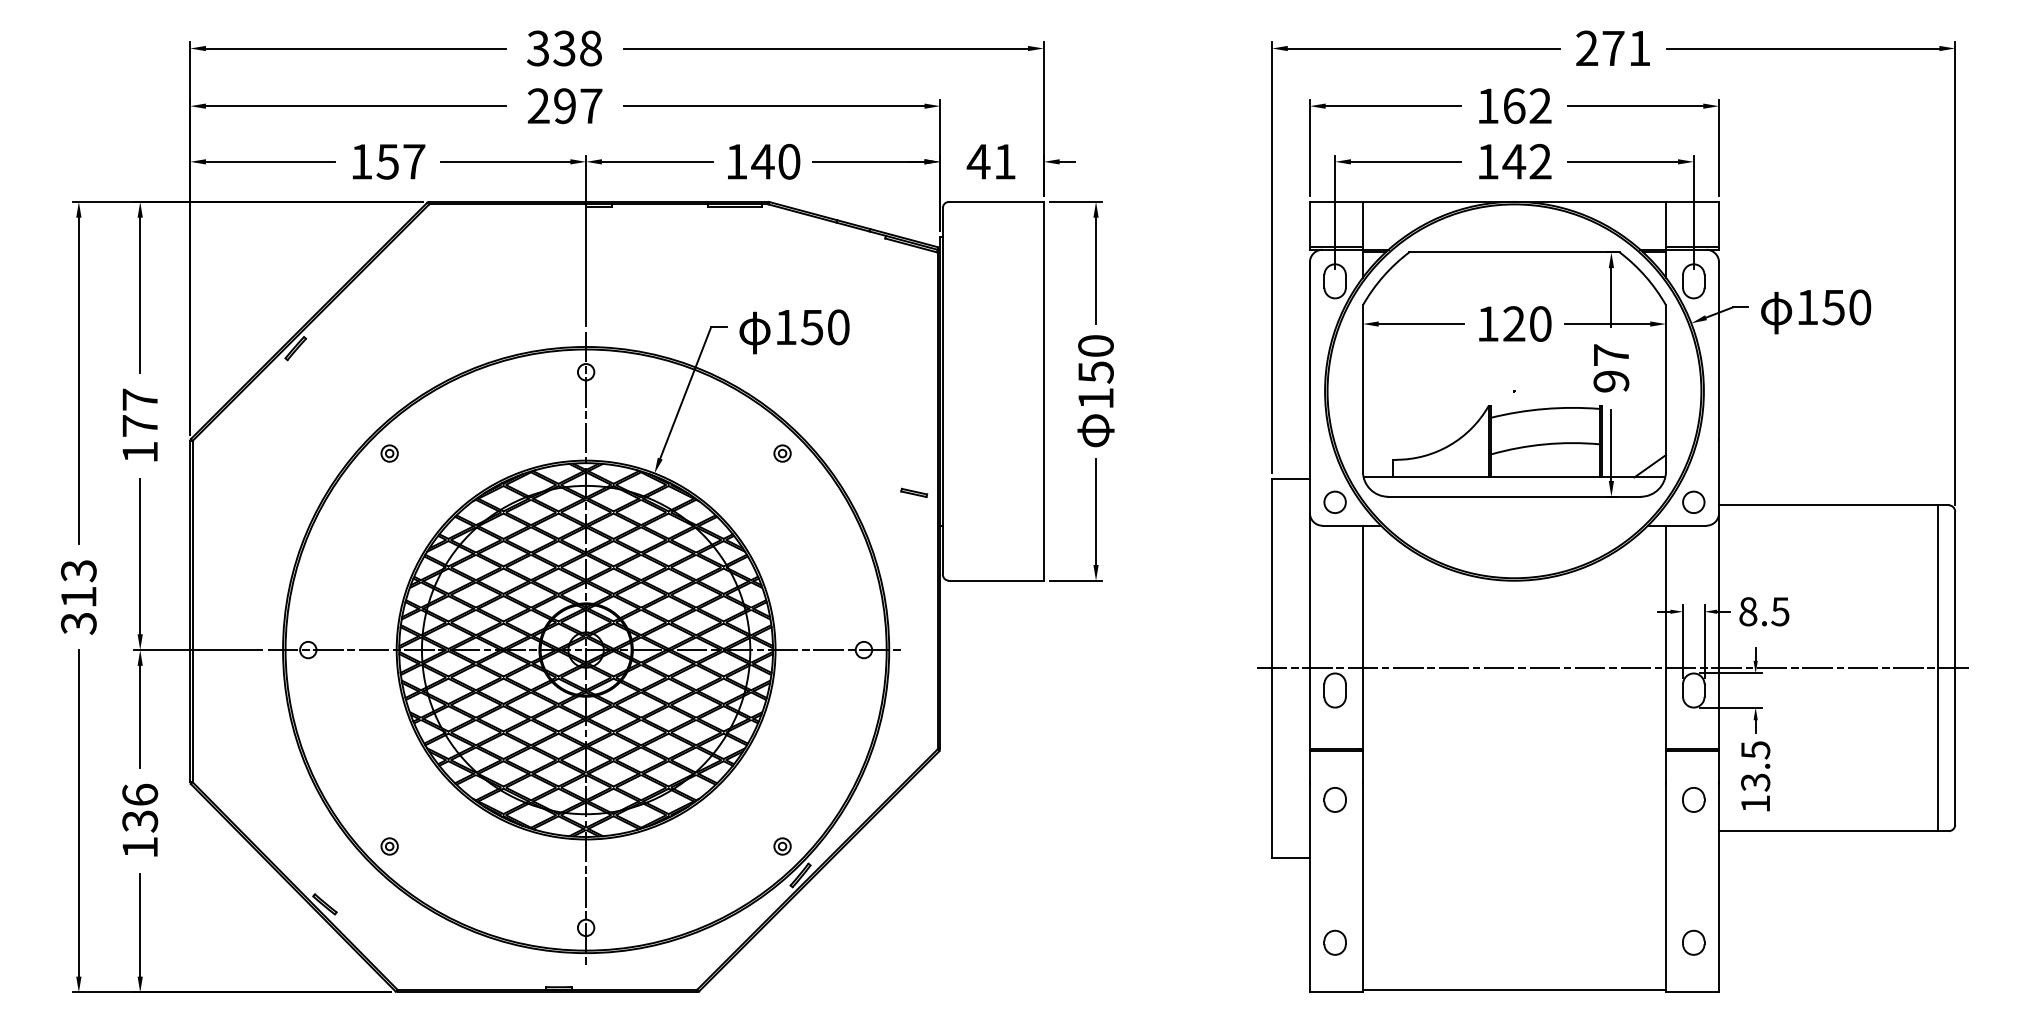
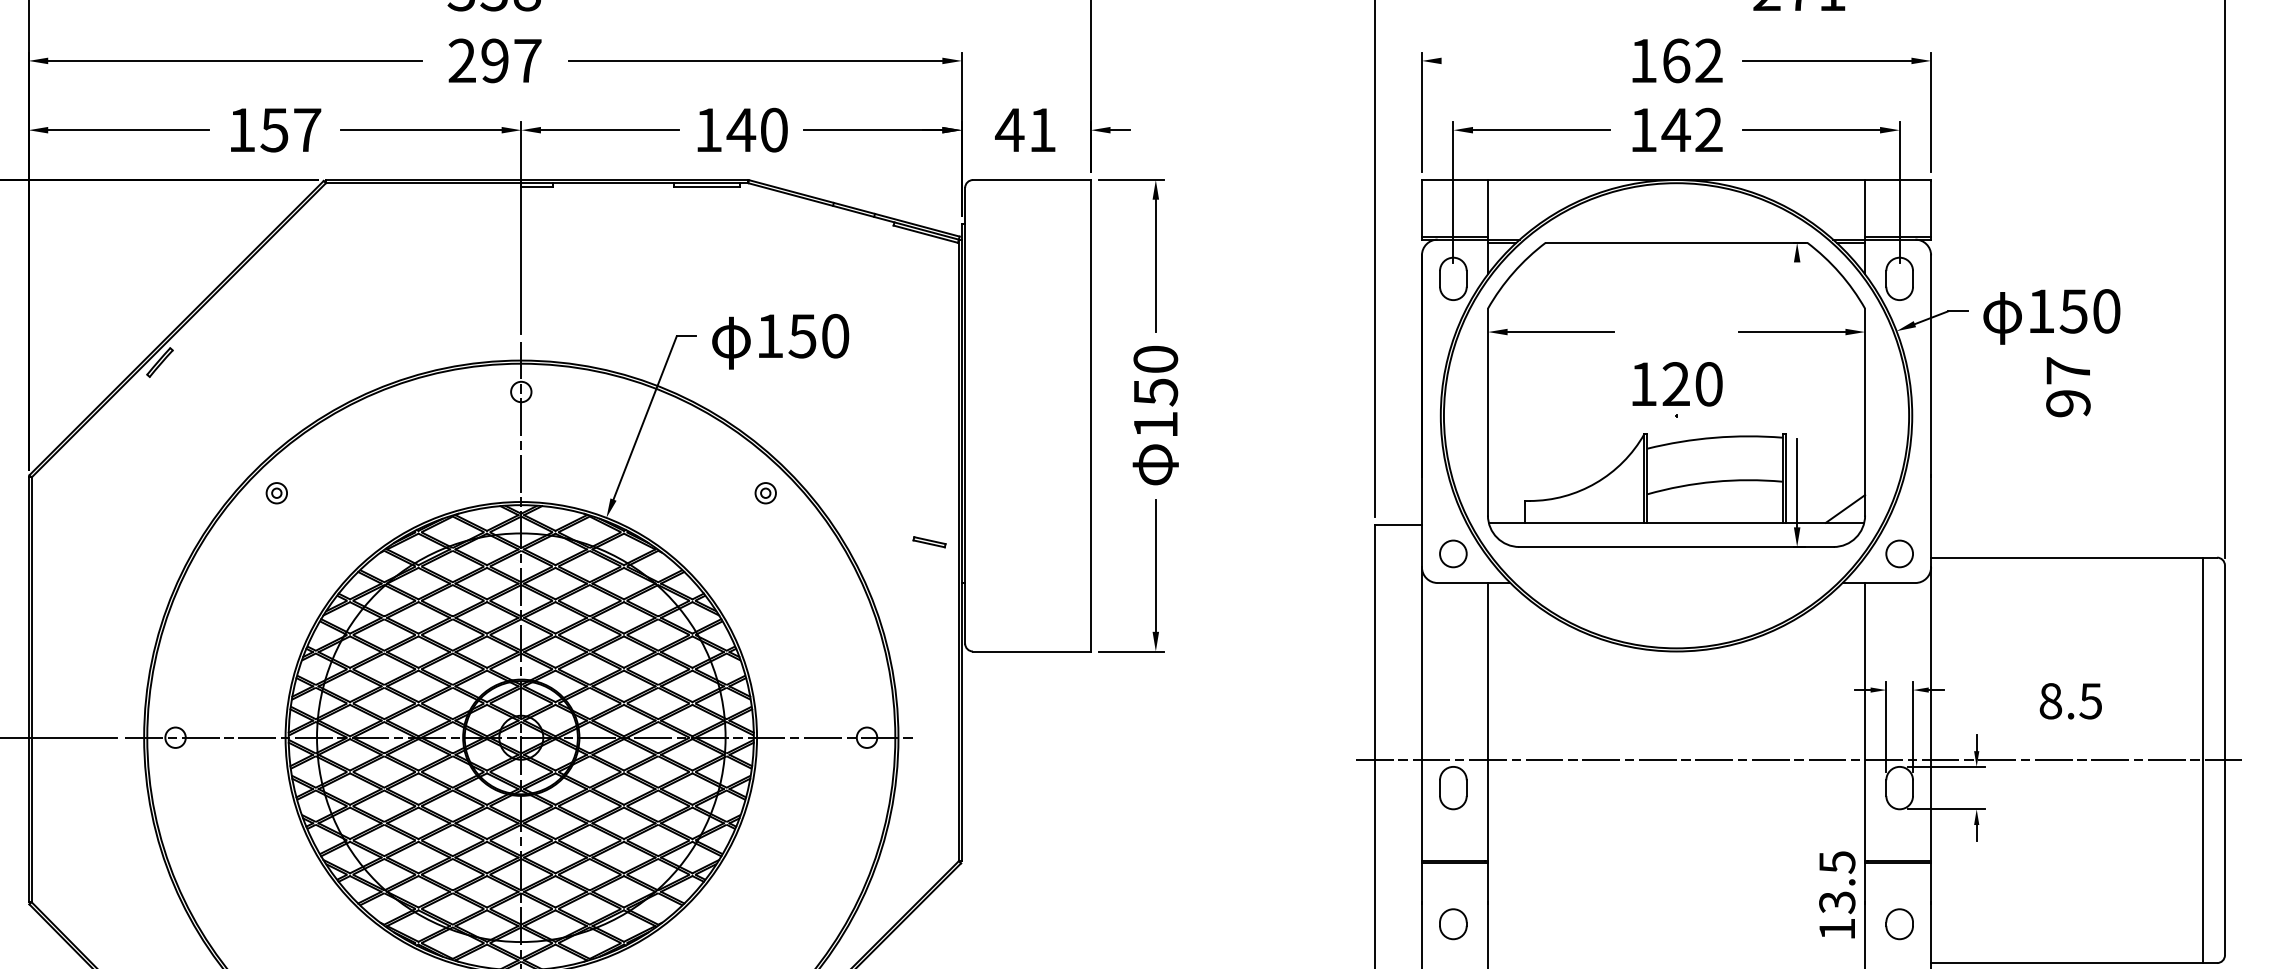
line: (1393, 106) -> (1525, 61), removed
line: (1611, 297) -> (1797, 299), removed
text: (1515, 323) -> (1677, 383), moved
text: (1611, 368) -> (2068, 387), moved
text: (1764, 611) -> (2071, 700), moved
text: (1755, 776) -> (1837, 895), moved

